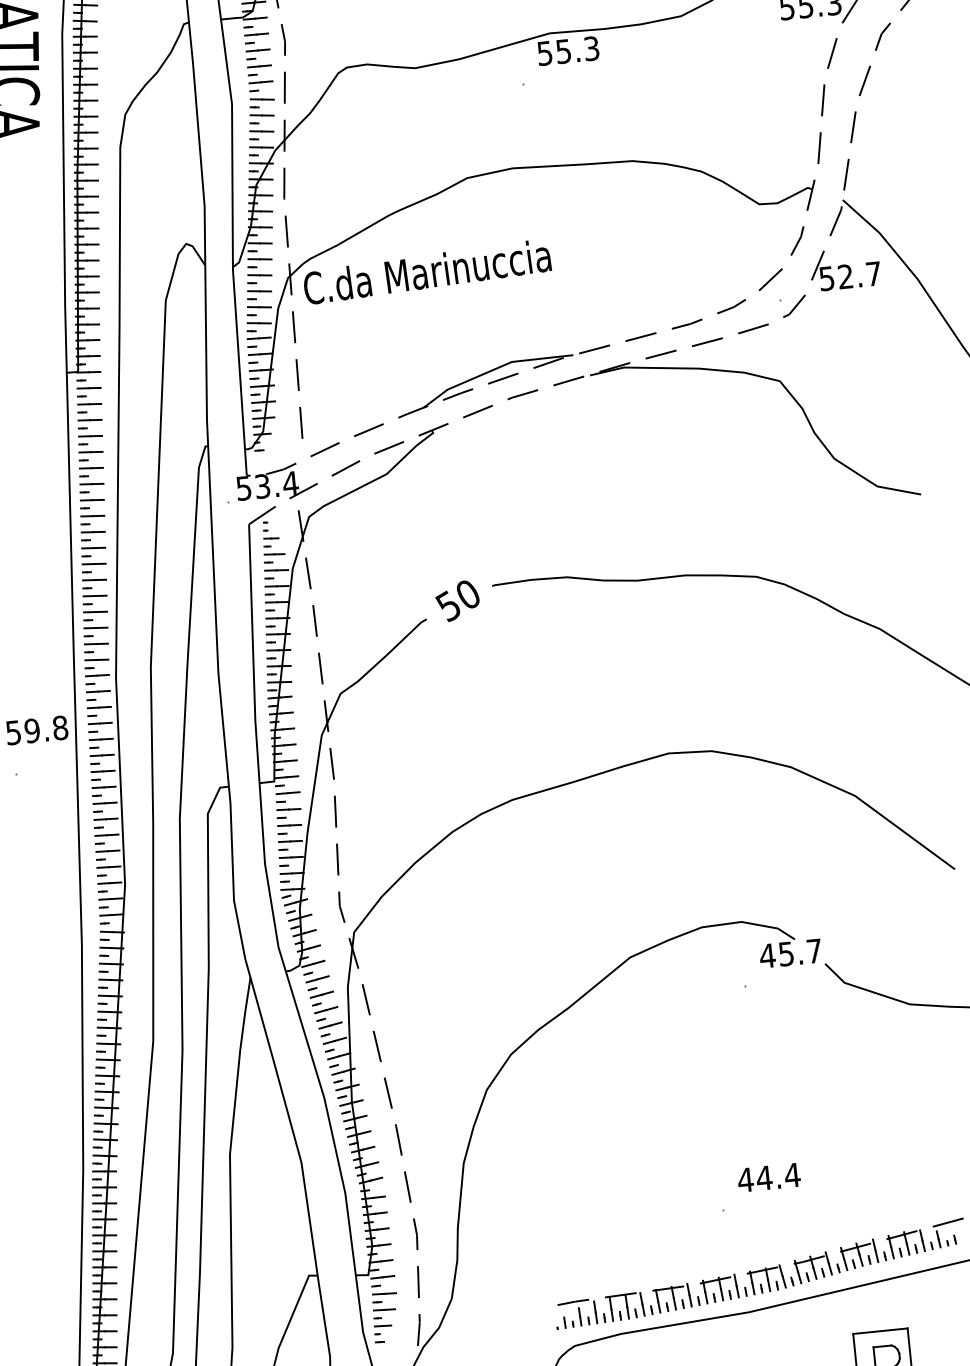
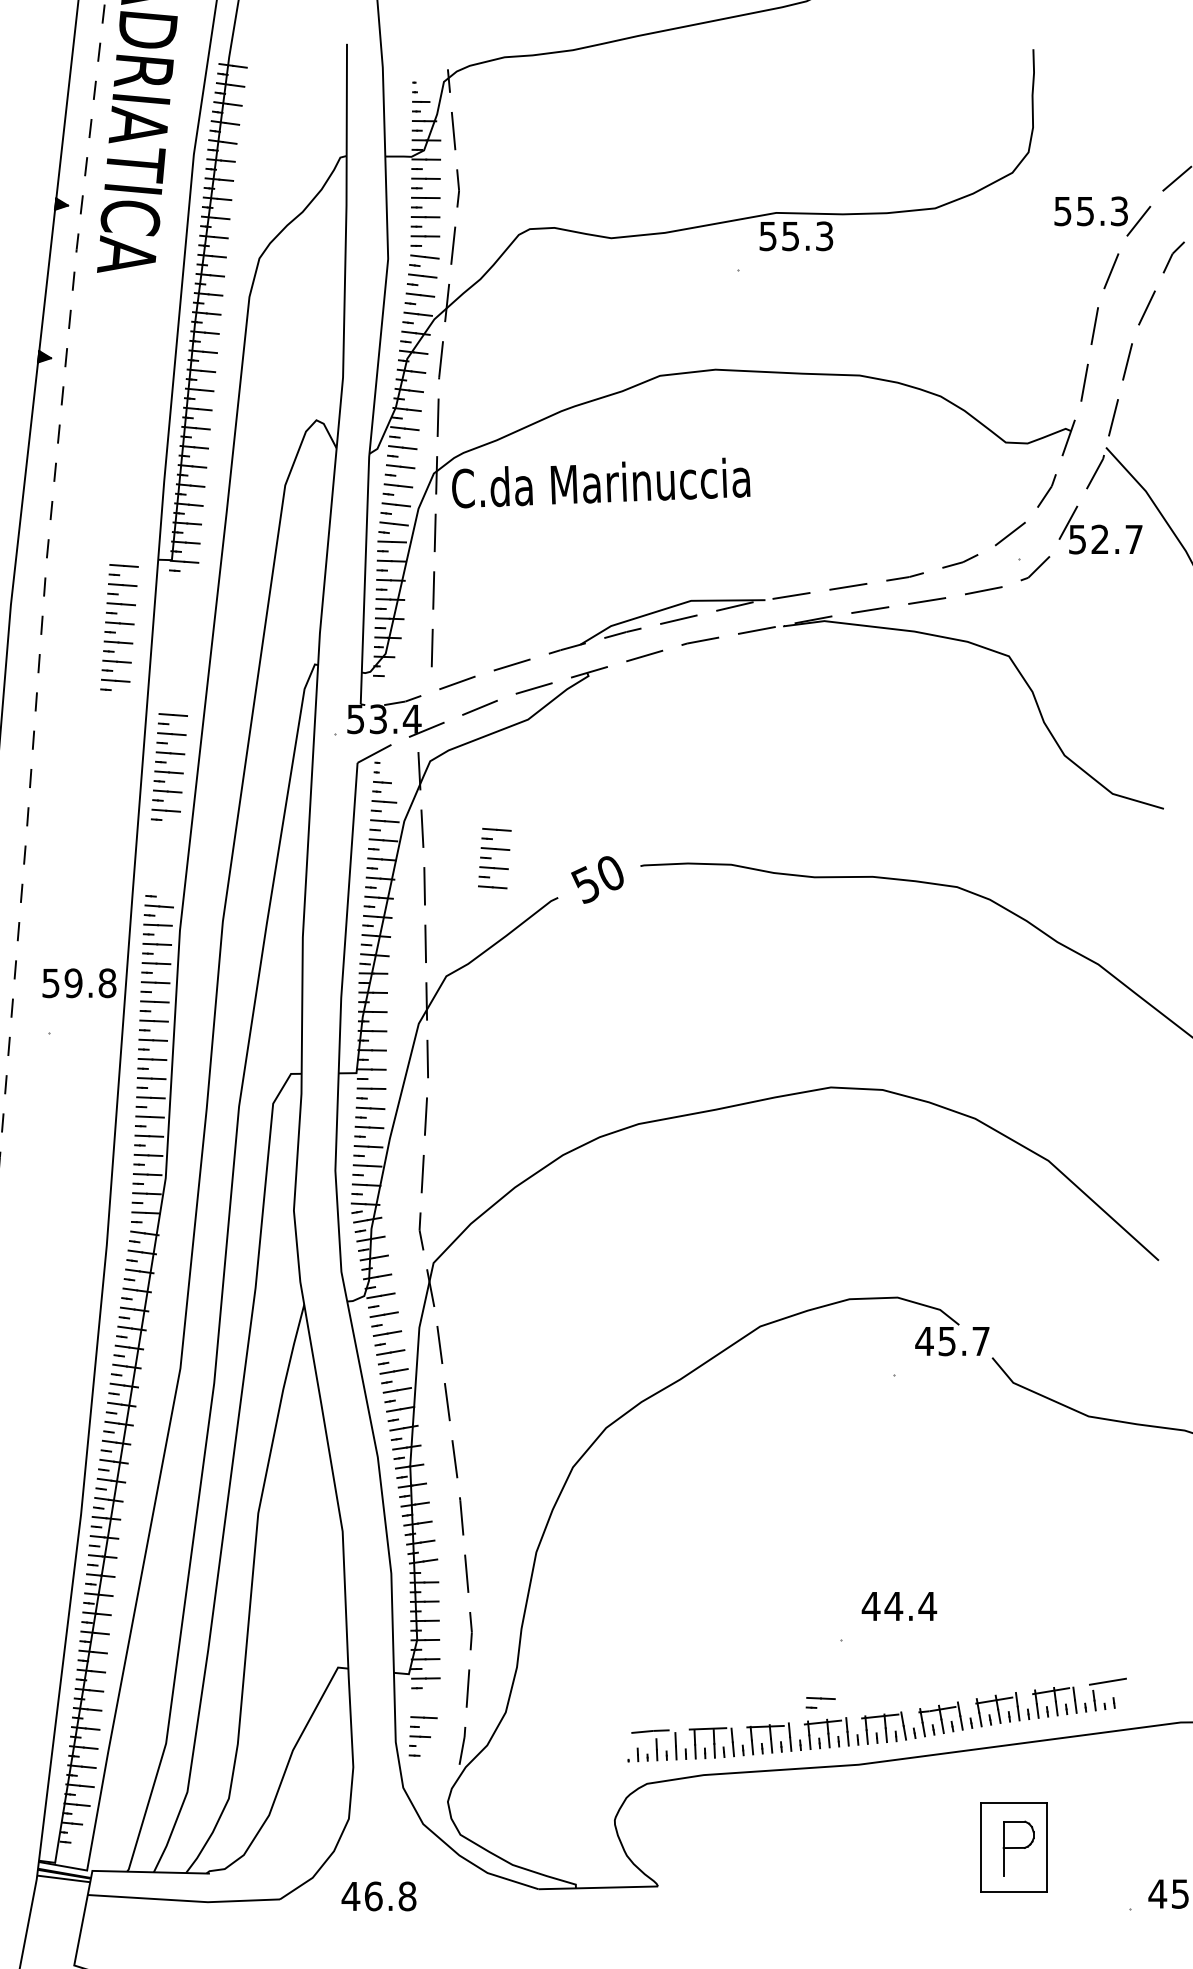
part: (90, 439) -> (119, 627), moved
part: (95, 619) -> (494, 858), moved
part: (384, 1297) -> (820, 1702), moved

